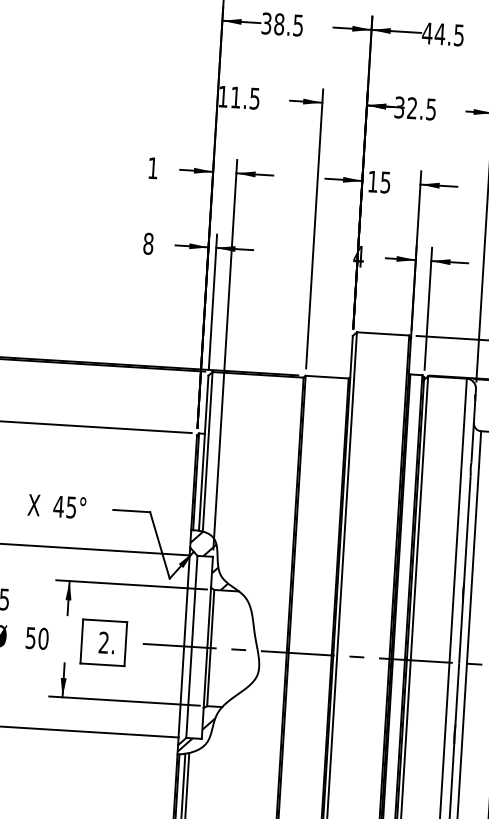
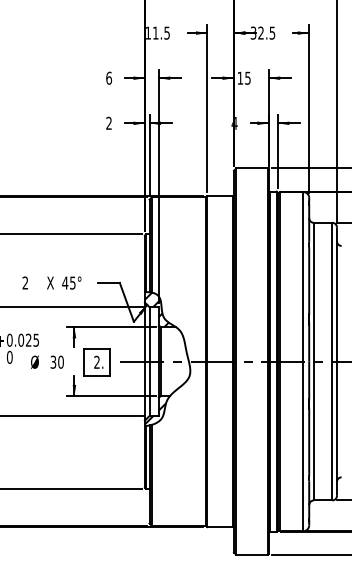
text: (153, 167) -> (109, 77), 1 -> 6
text: (147, 243) -> (108, 123), 8 -> 2
text: (31, 636) -> (53, 361), 50 -> 30

